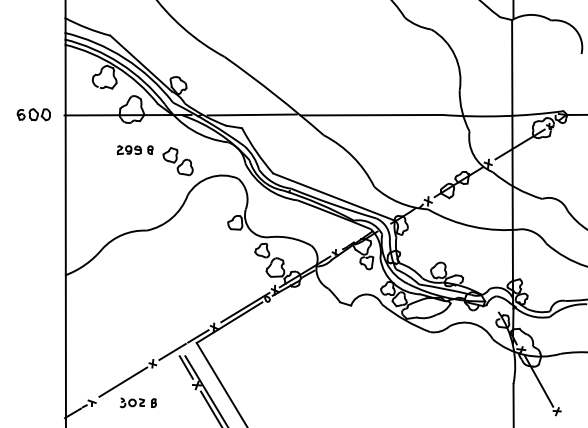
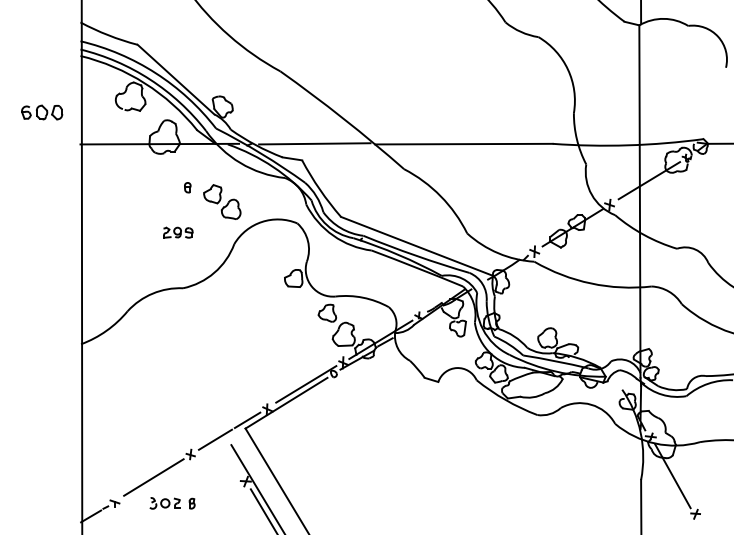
part: (34, 114) -> (42, 112), moved
part: (129, 149) -> (178, 232), moved
line: (186, 367) -> (232, 459), removed

